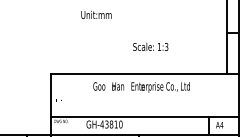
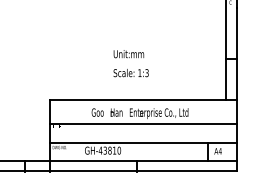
text: (96, 15) -> (128, 54), moved
text: (150, 47) -> (130, 73), moved
line: (144, 98) -> (142, 124), added

